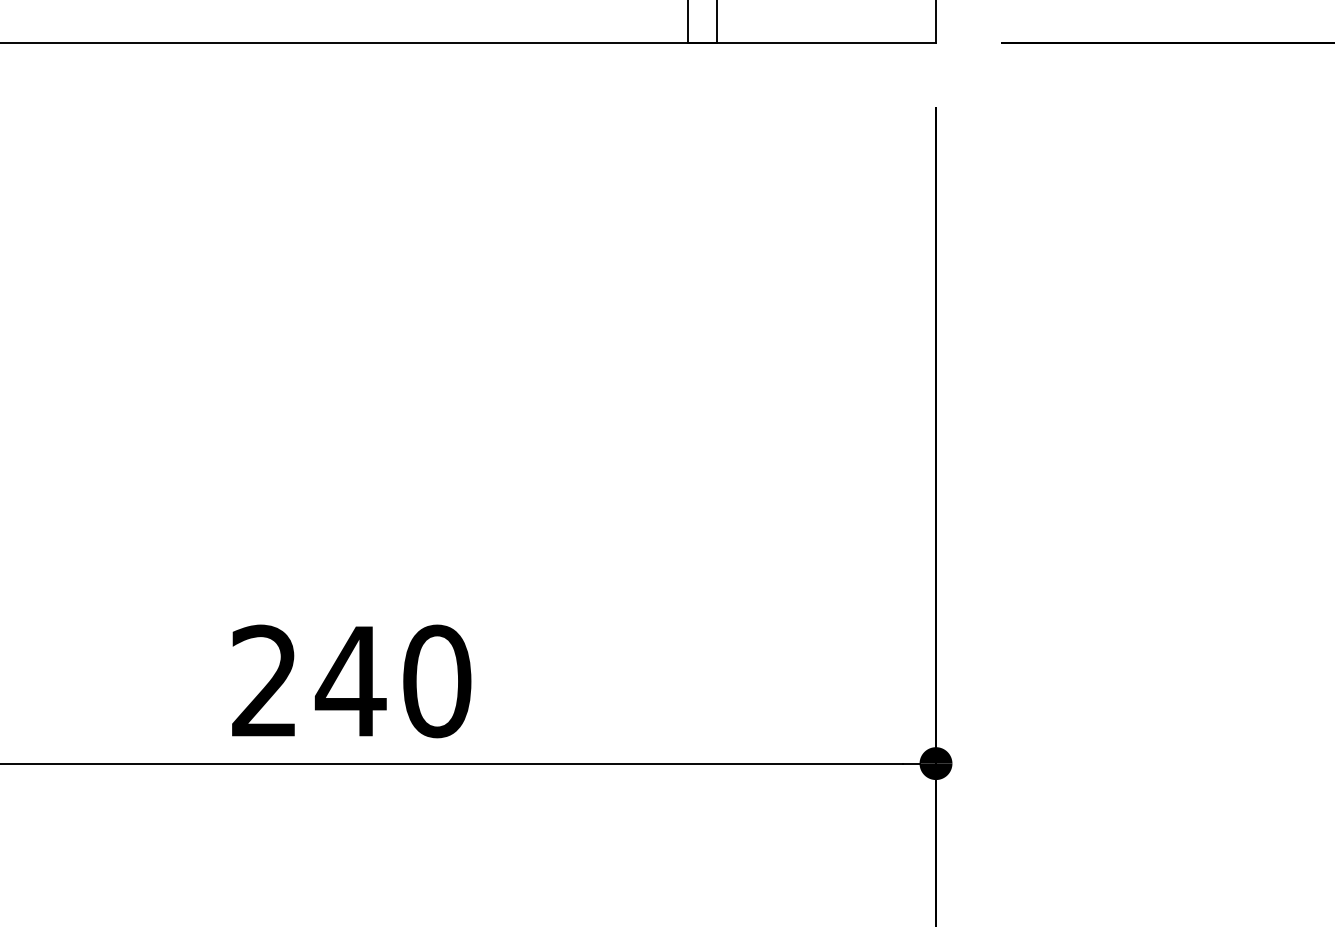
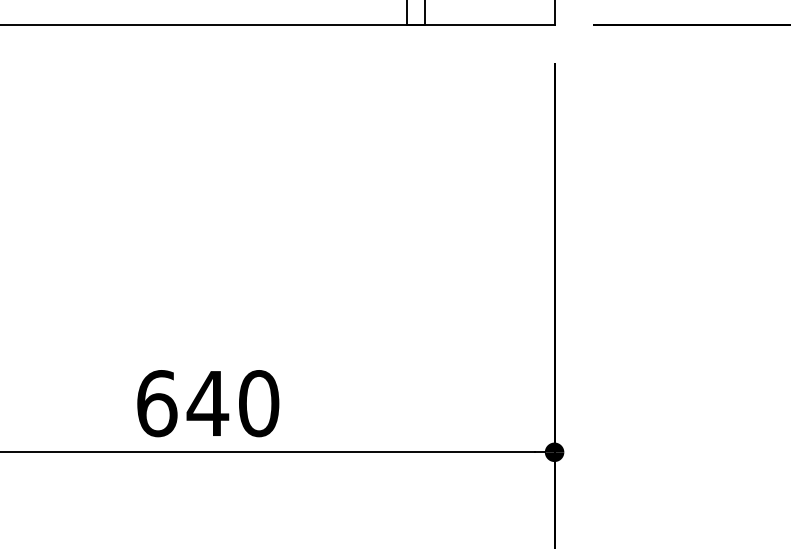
text: (265, 681) -> (157, 403), 240 -> 640

